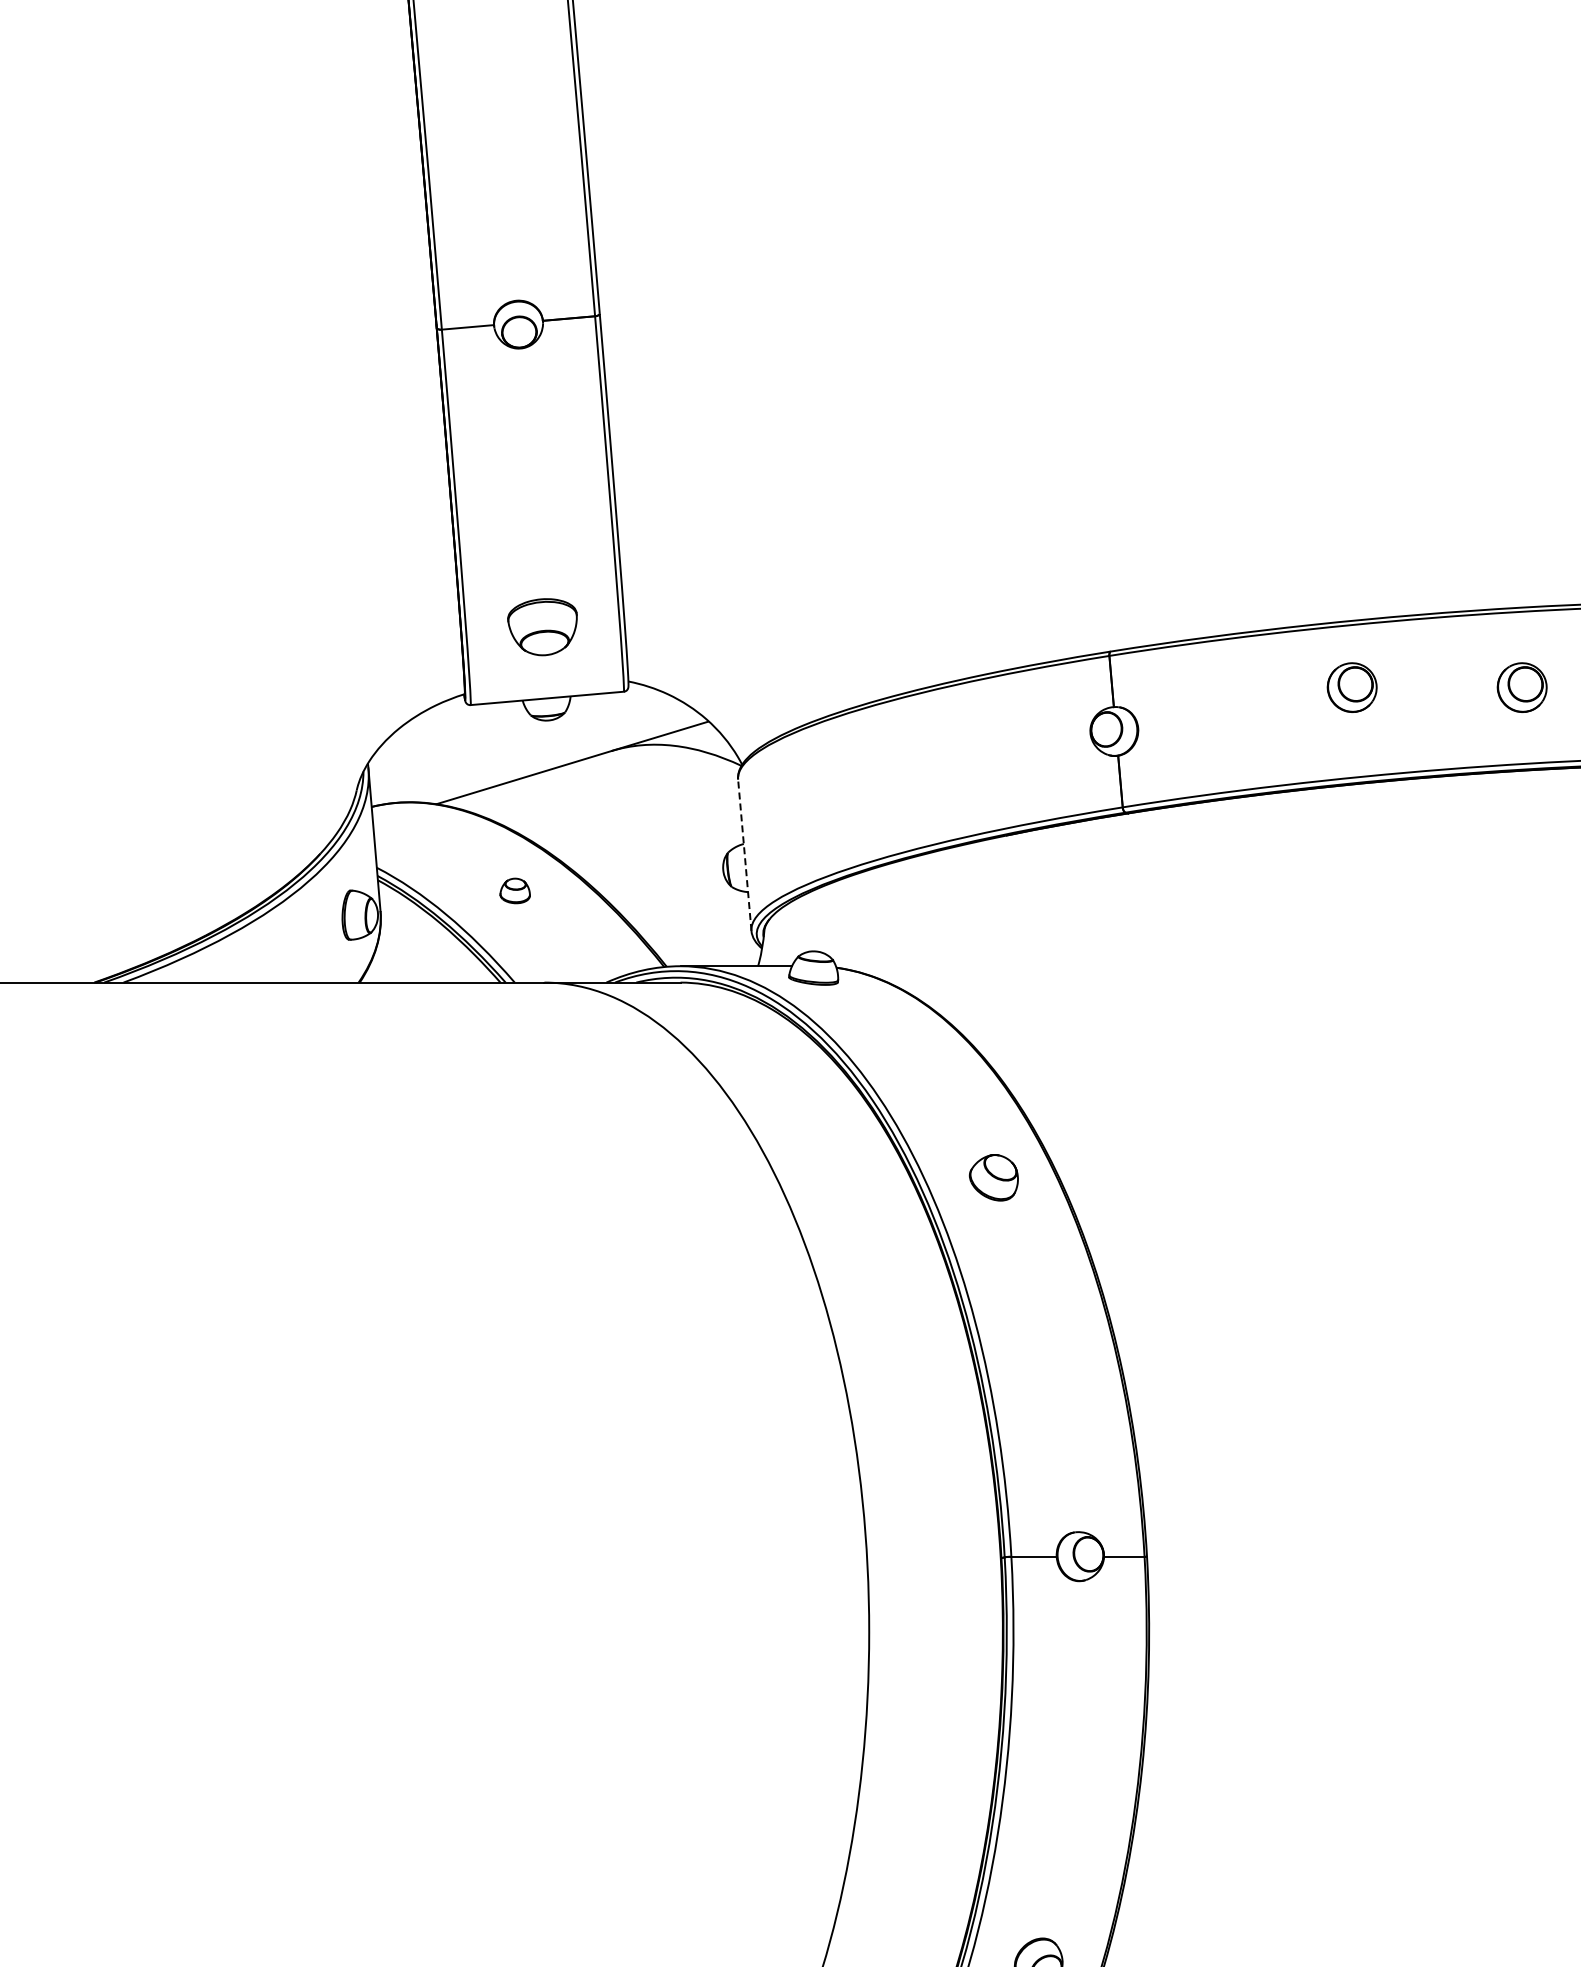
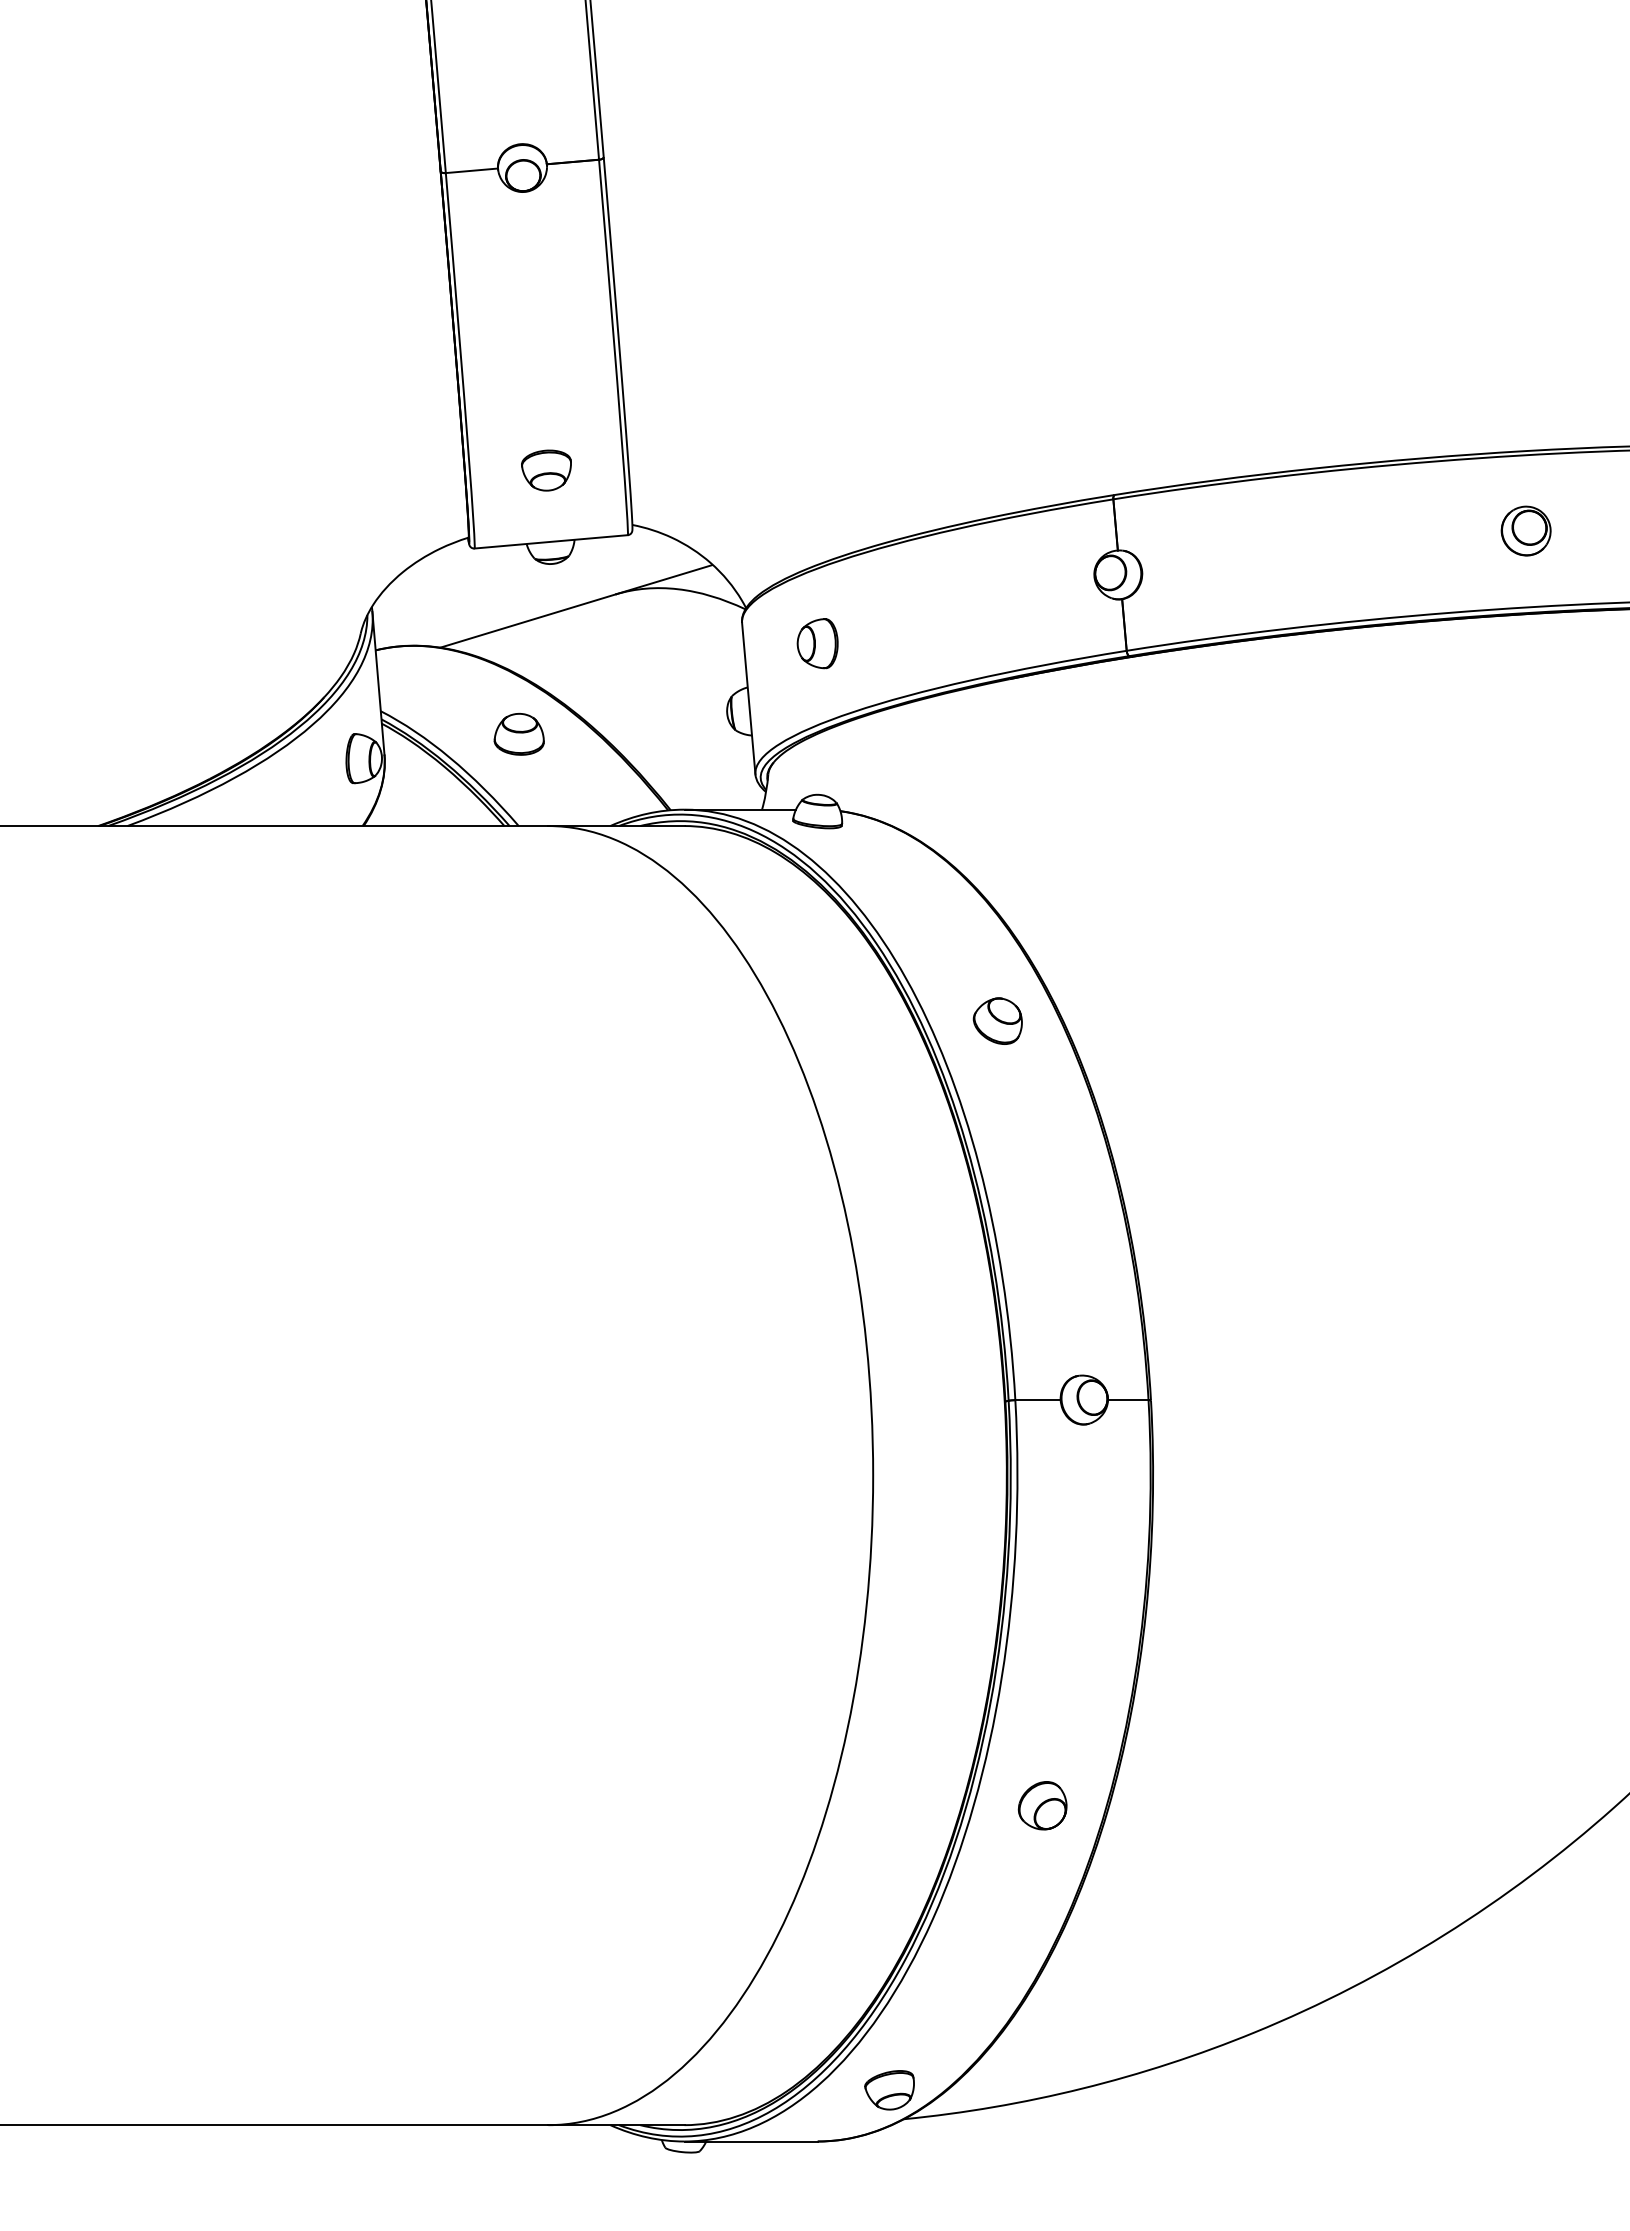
part: (542, 627) -> (546, 470), size x0.71
part: (1351, 687) -> (1355, 530), removed
part: (813, 800) -> (817, 643), added
line: (744, 855) -> (748, 698), dashed -> solid
part: (514, 891) -> (518, 734), size x1.67

